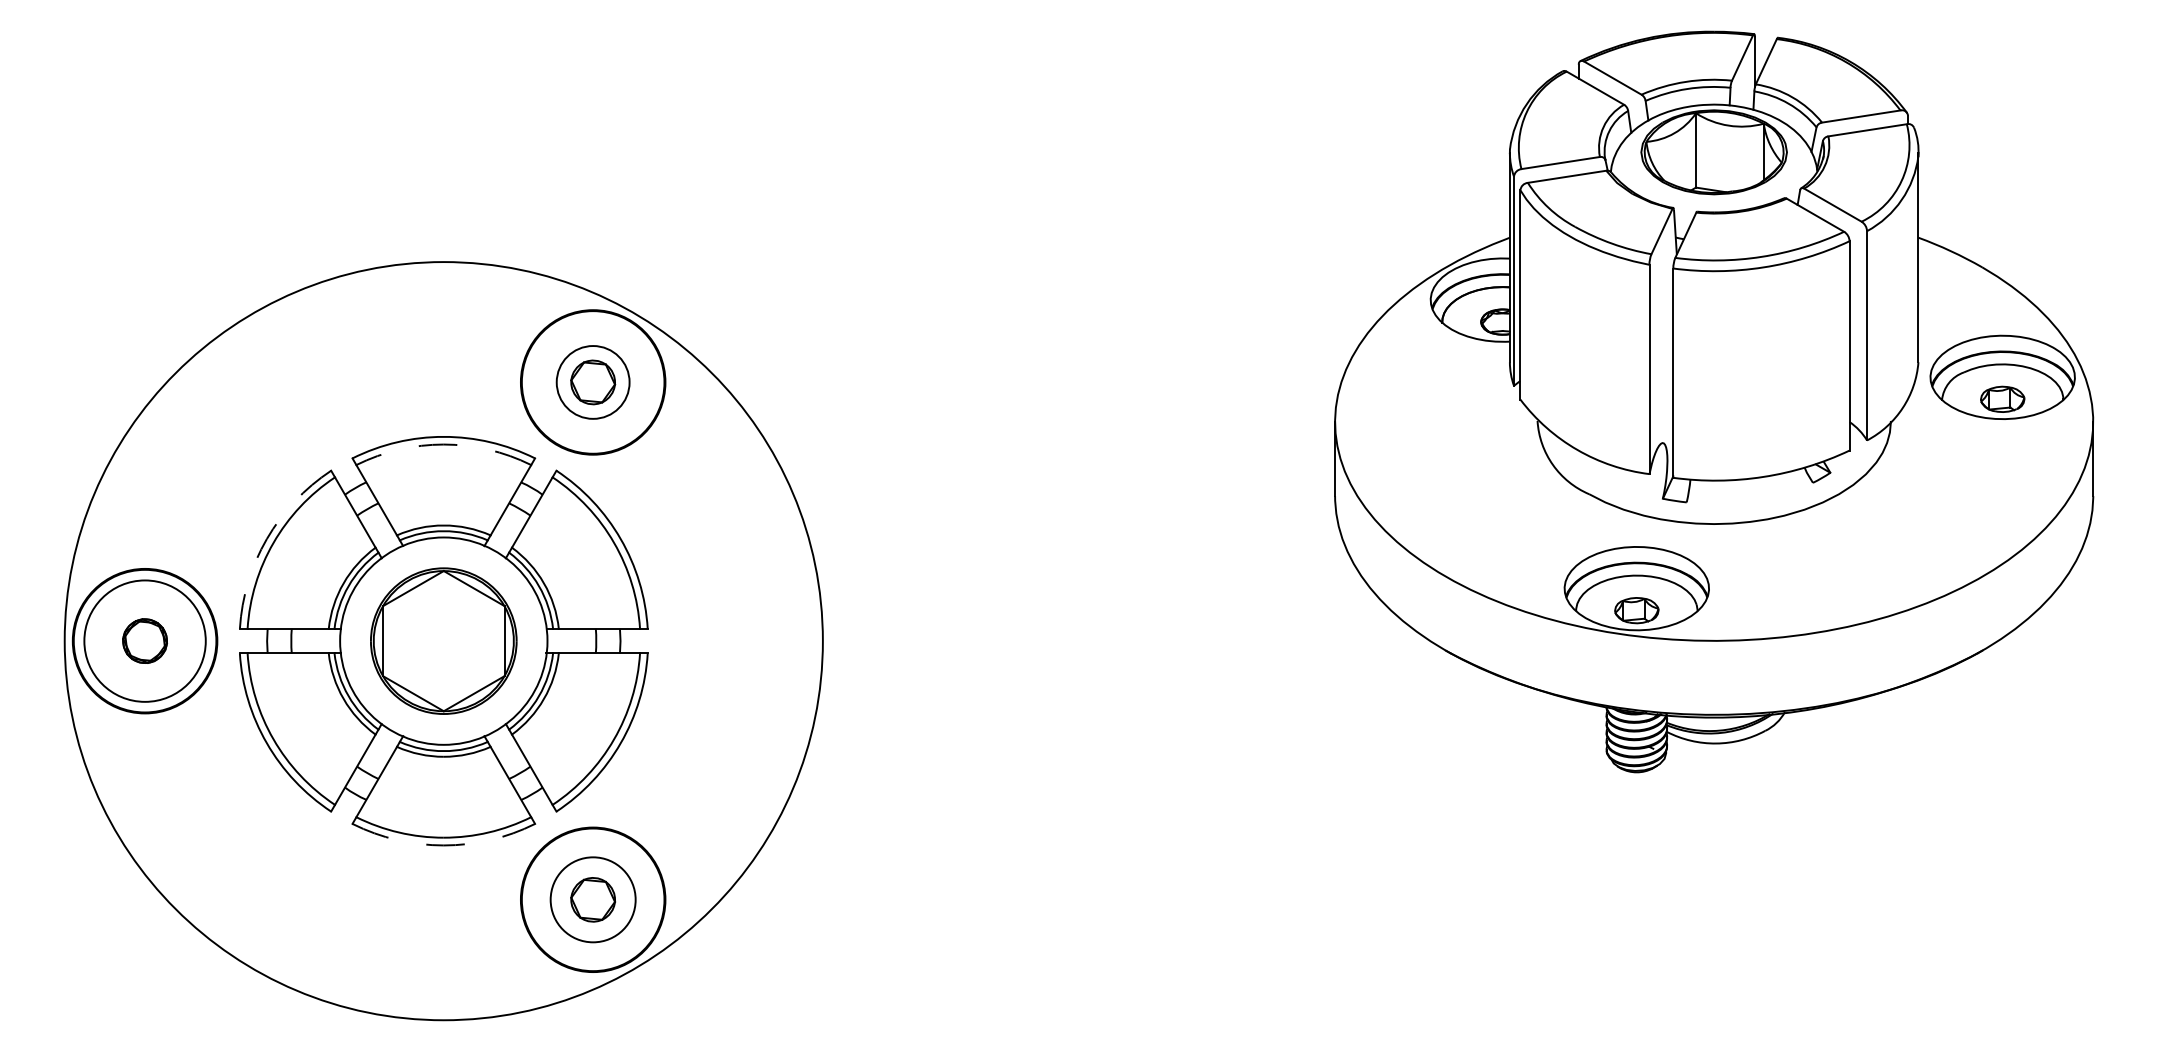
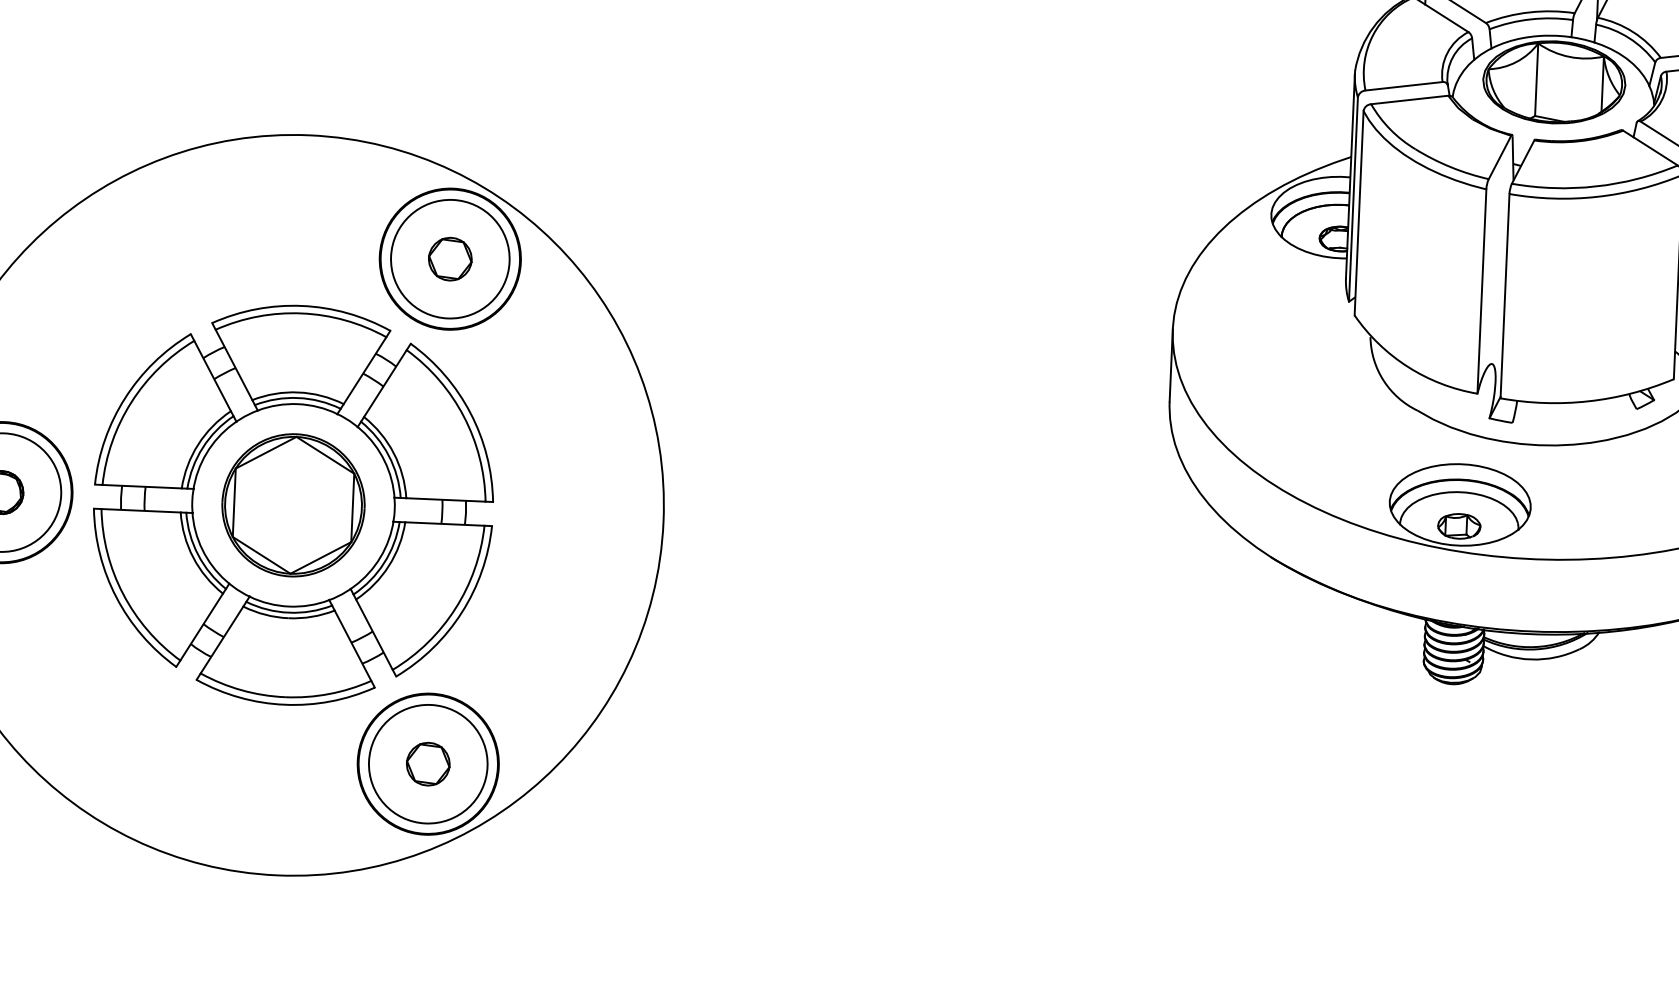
circle: (592, 382) -> (449, 259), size x1.67
arc: (443, 444) -> (301, 313), dashed -> solid
arc: (266, 539) -> (124, 398), dashed -> solid
arc: (443, 845) -> (284, 704), dashed -> solid
circle: (592, 899) -> (427, 763), size x1.43

